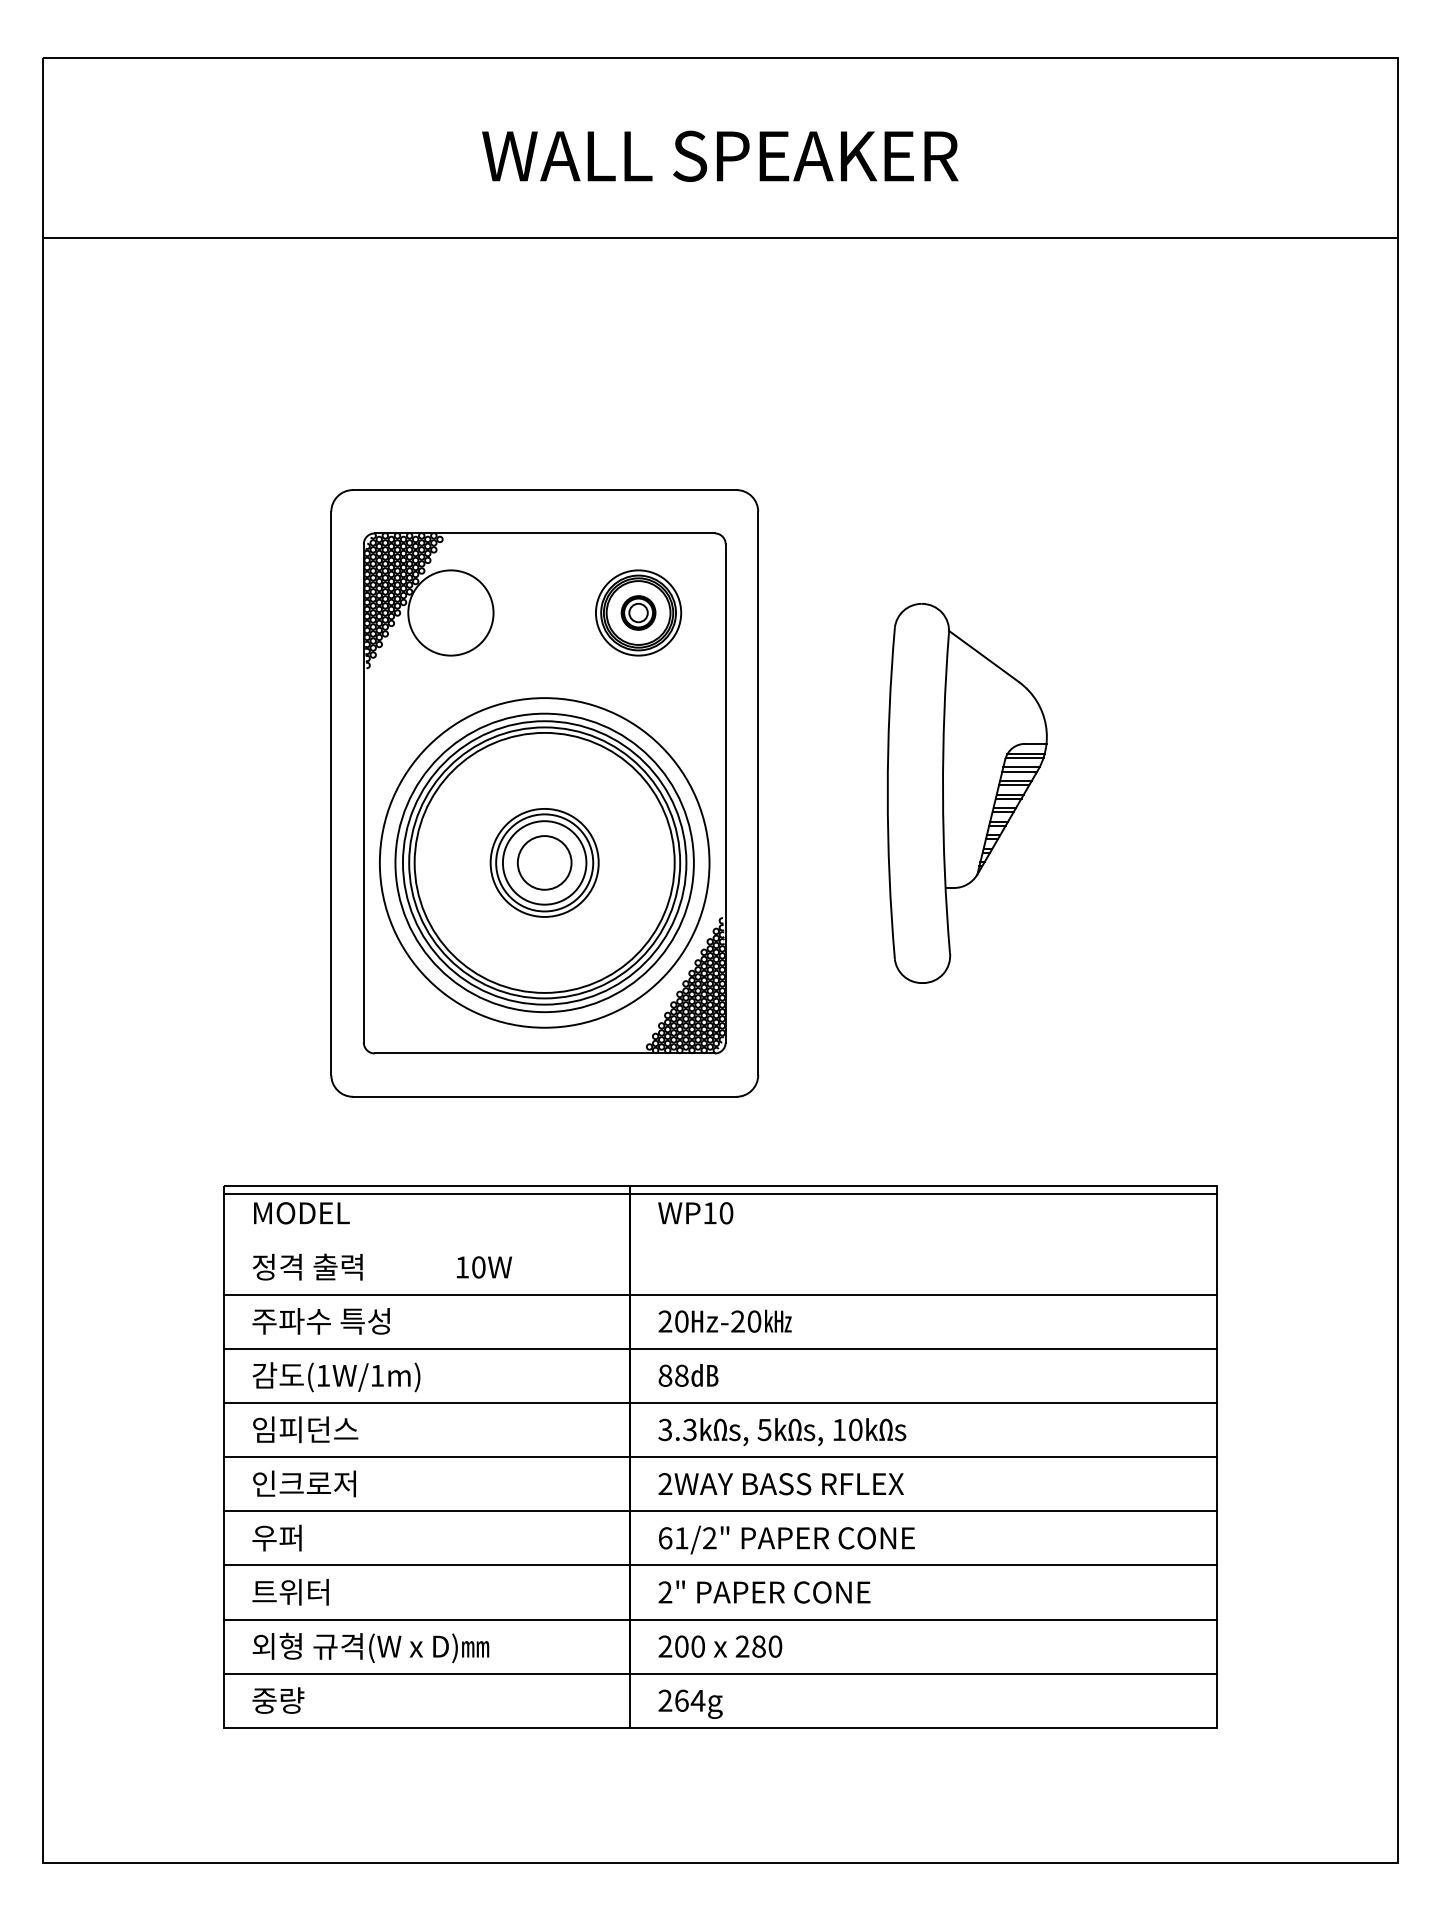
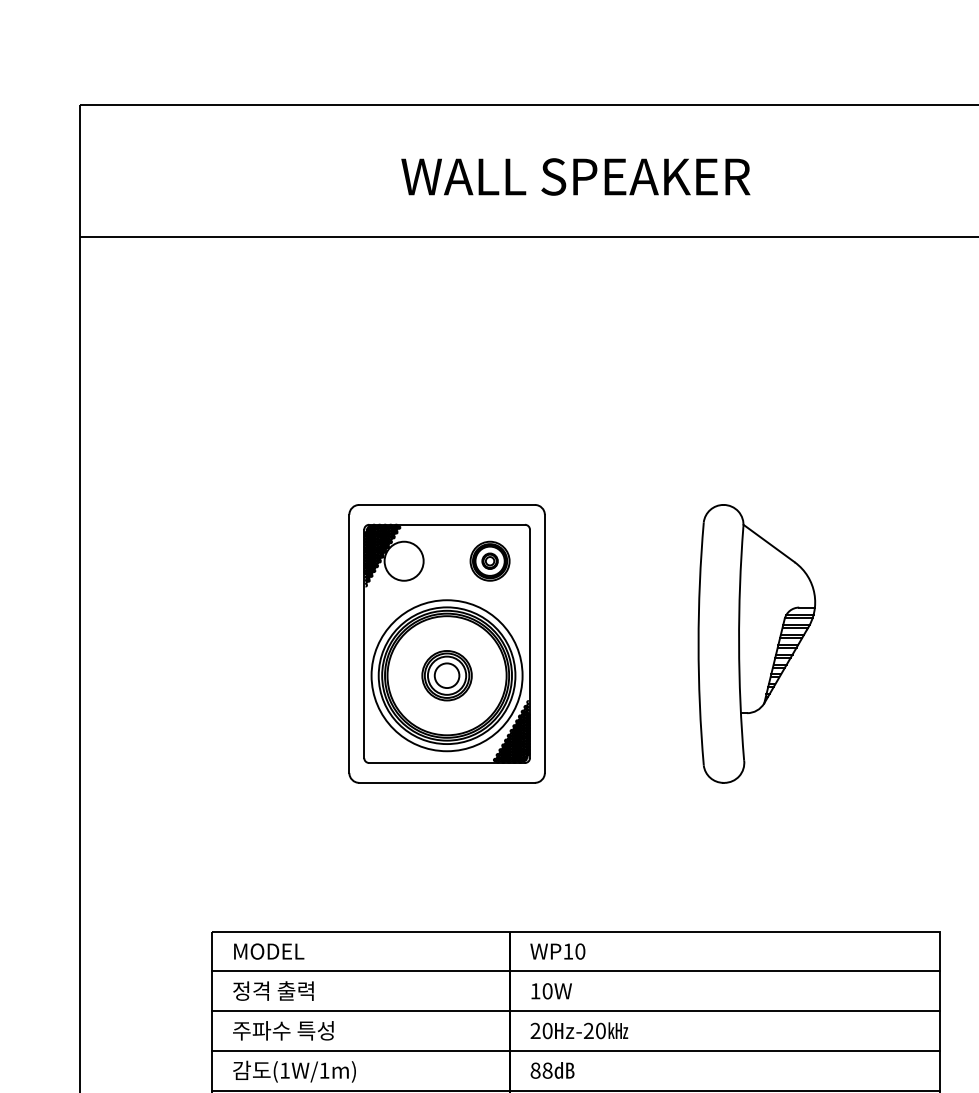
part: (544, 793) -> (446, 643), size x0.62
line: (720, 1194) -> (575, 971), moved
text: (484, 1267) -> (551, 991), moved

